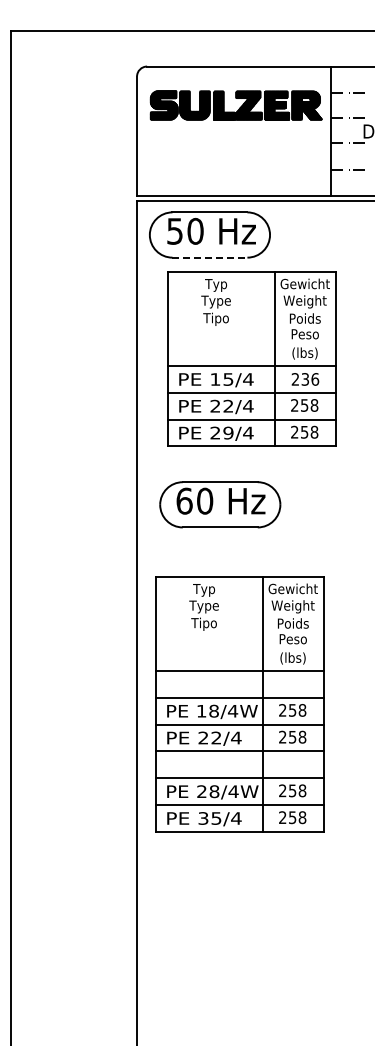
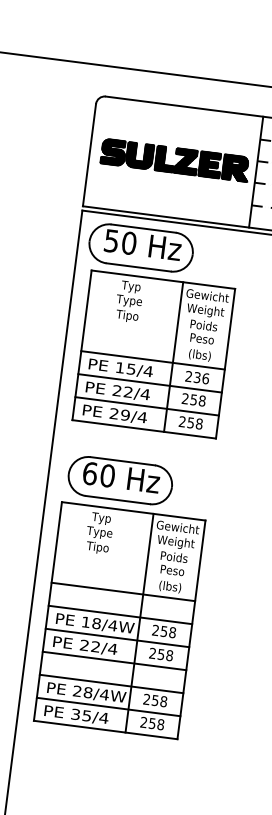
part: (235, 105) -> (174, 160), moved
line: (210, 257) -> (139, 267), dashed -> solid
part: (251, 358) -> (153, 353), moved
part: (239, 704) -> (119, 620), moved

